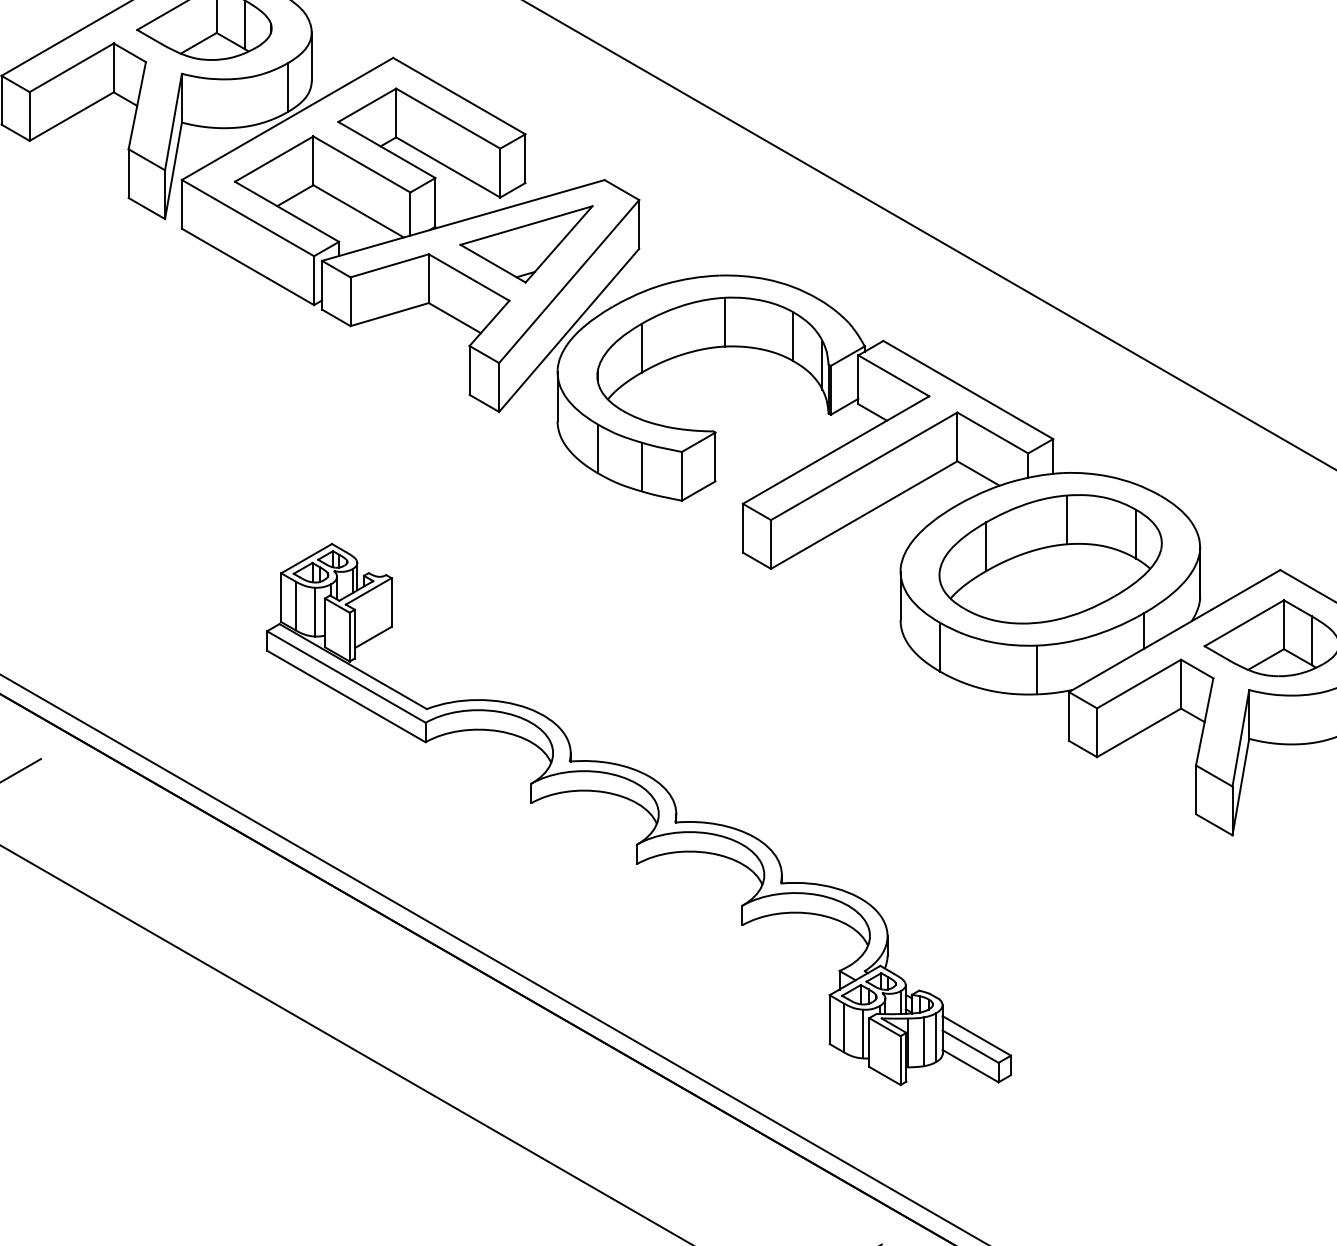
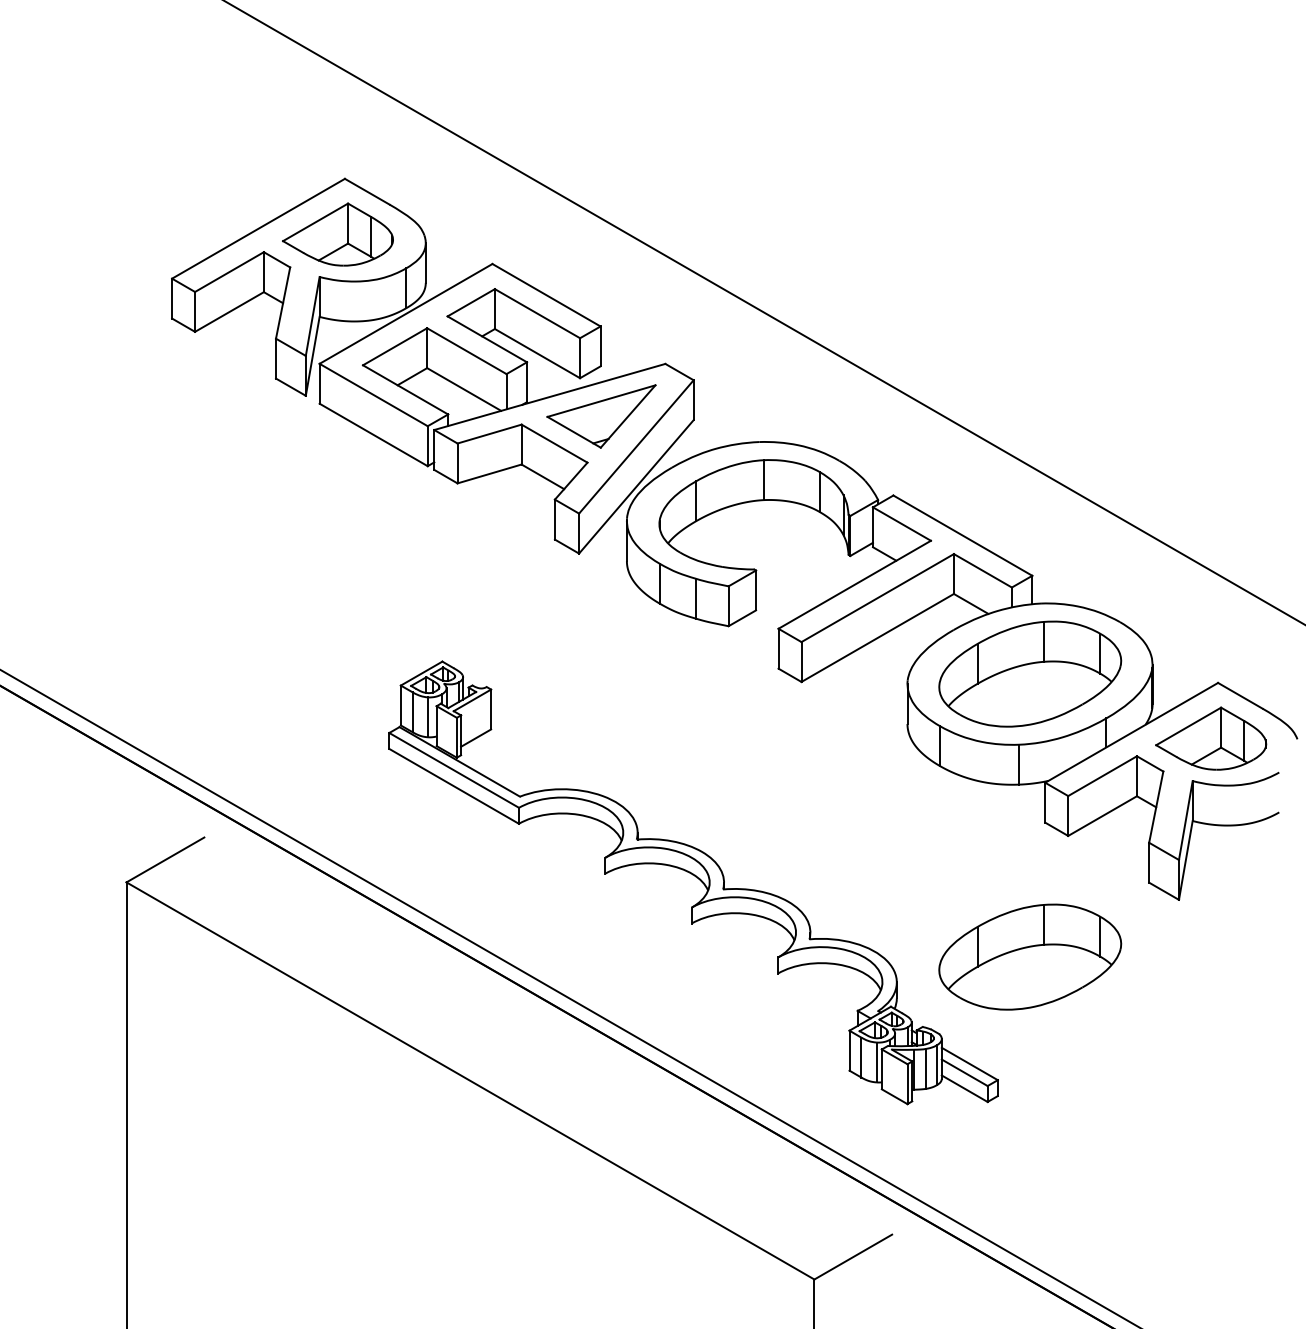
part: (1050, 904) -> (1030, 956), added

